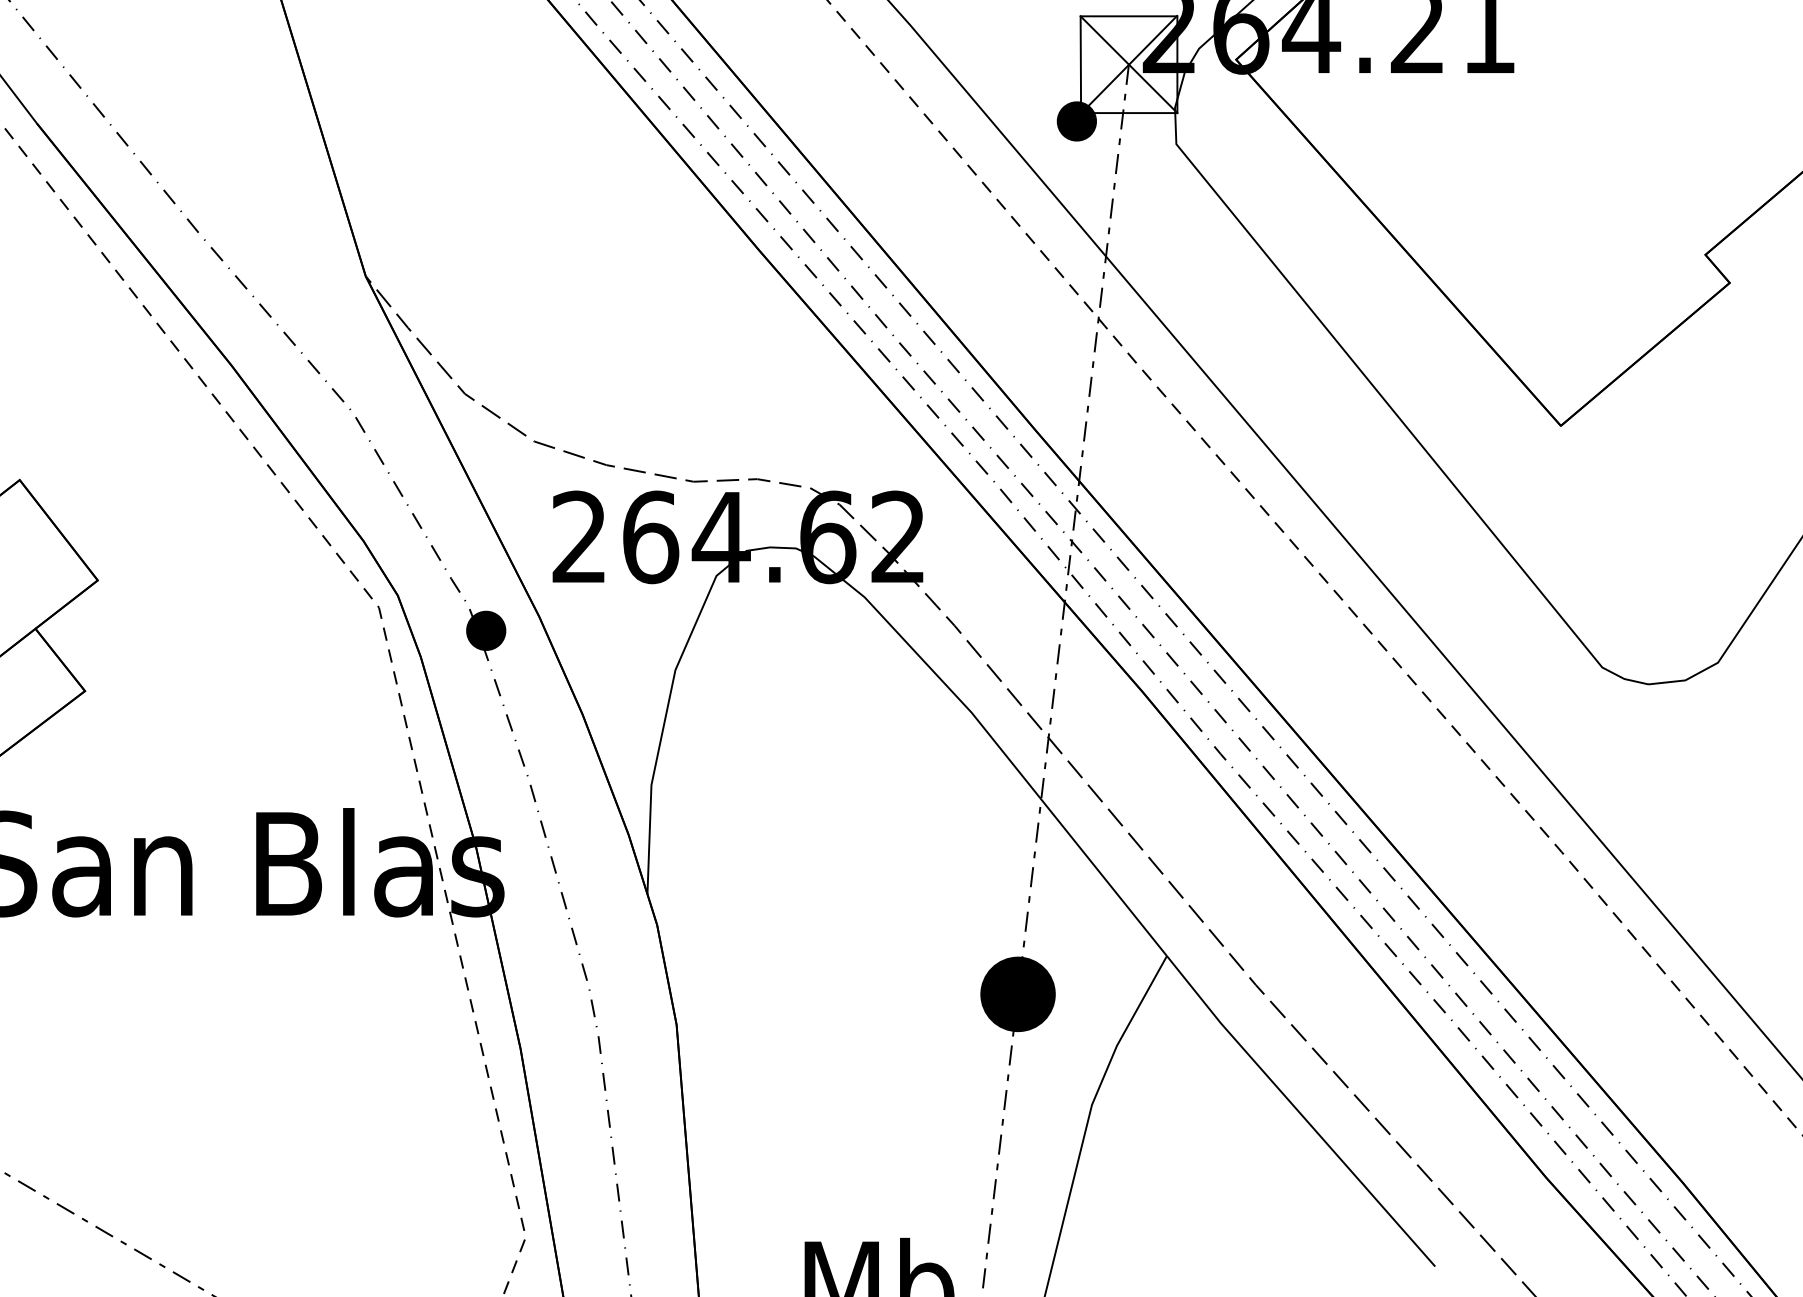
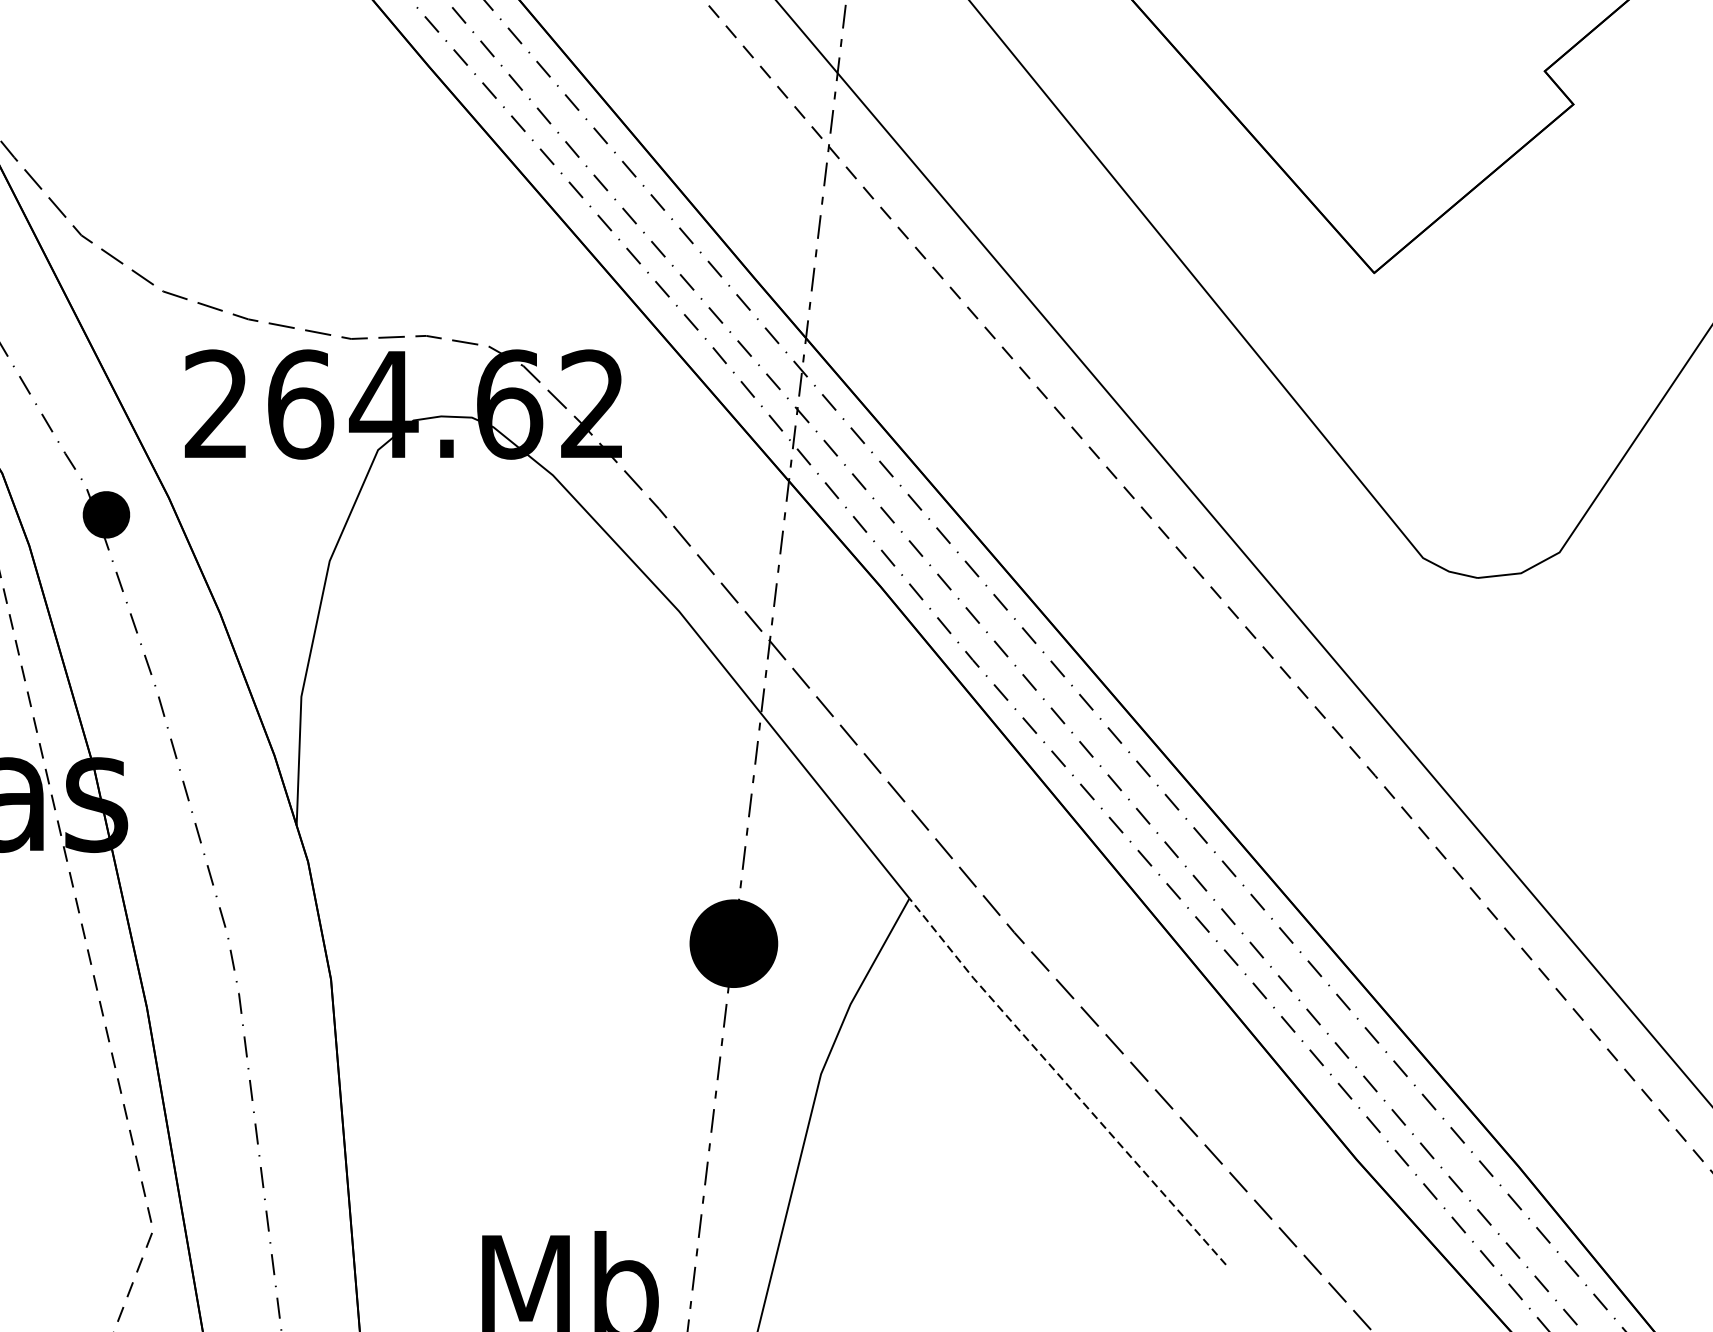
line: (1299, 1112) -> (1065, 1083), solid -> dashed

